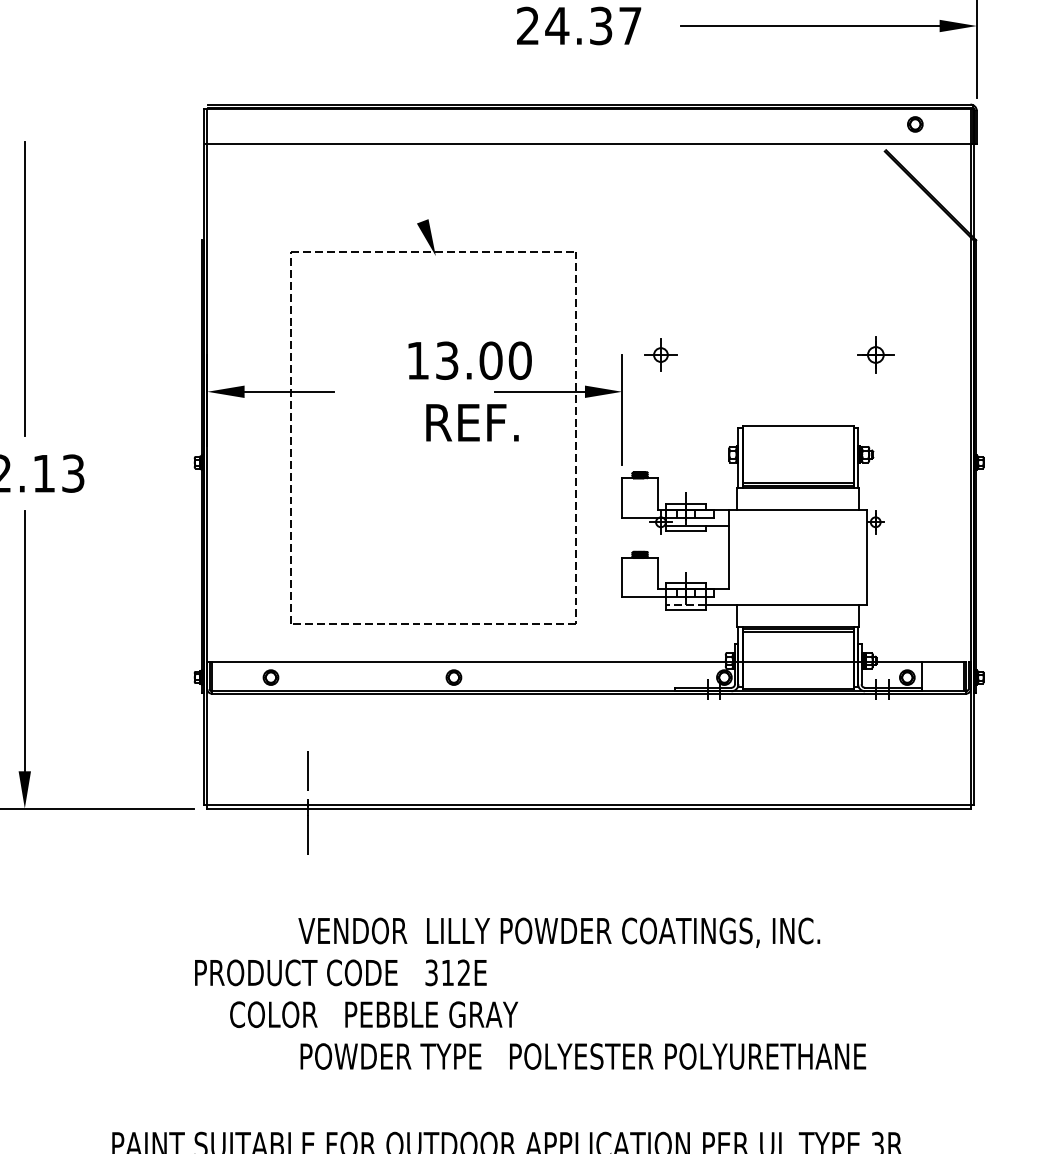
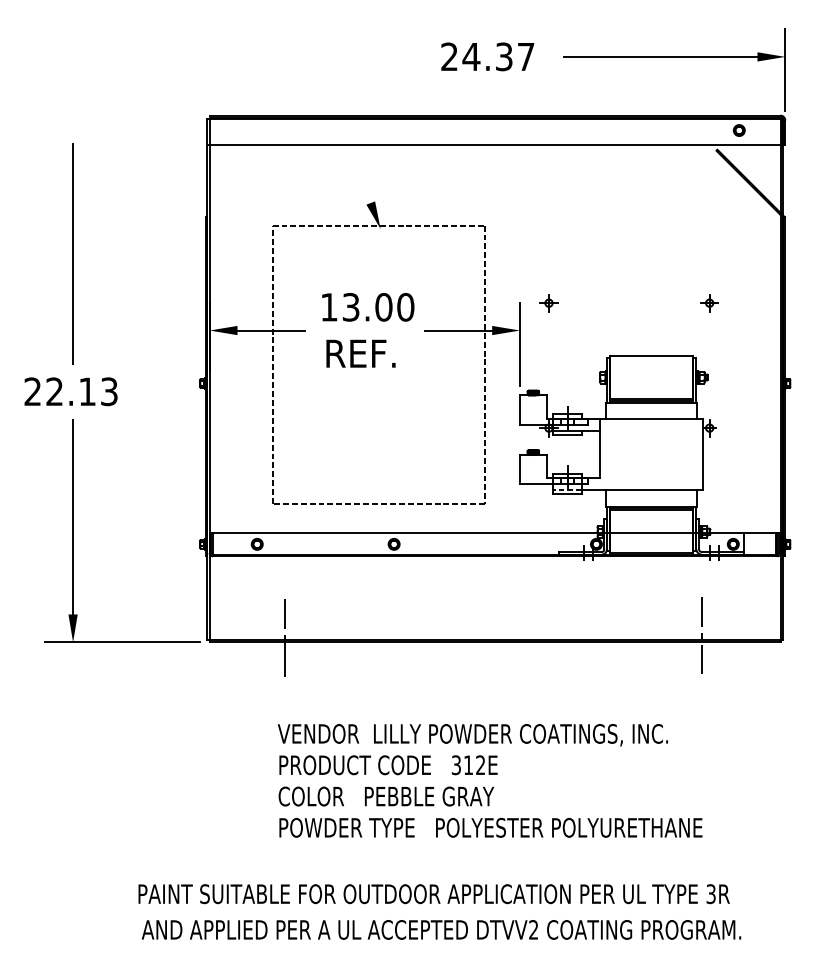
part: (660, 355) -> (548, 303), size x0.71
part: (875, 355) -> (709, 303), size x0.62
text: (470, 360) -> (368, 307), moved
text: (471, 422) -> (360, 353), moved
line: (864, 802) -> (701, 637), added
text: (340, 973) -> (388, 765), moved
text: (372, 1014) -> (385, 796), moved

